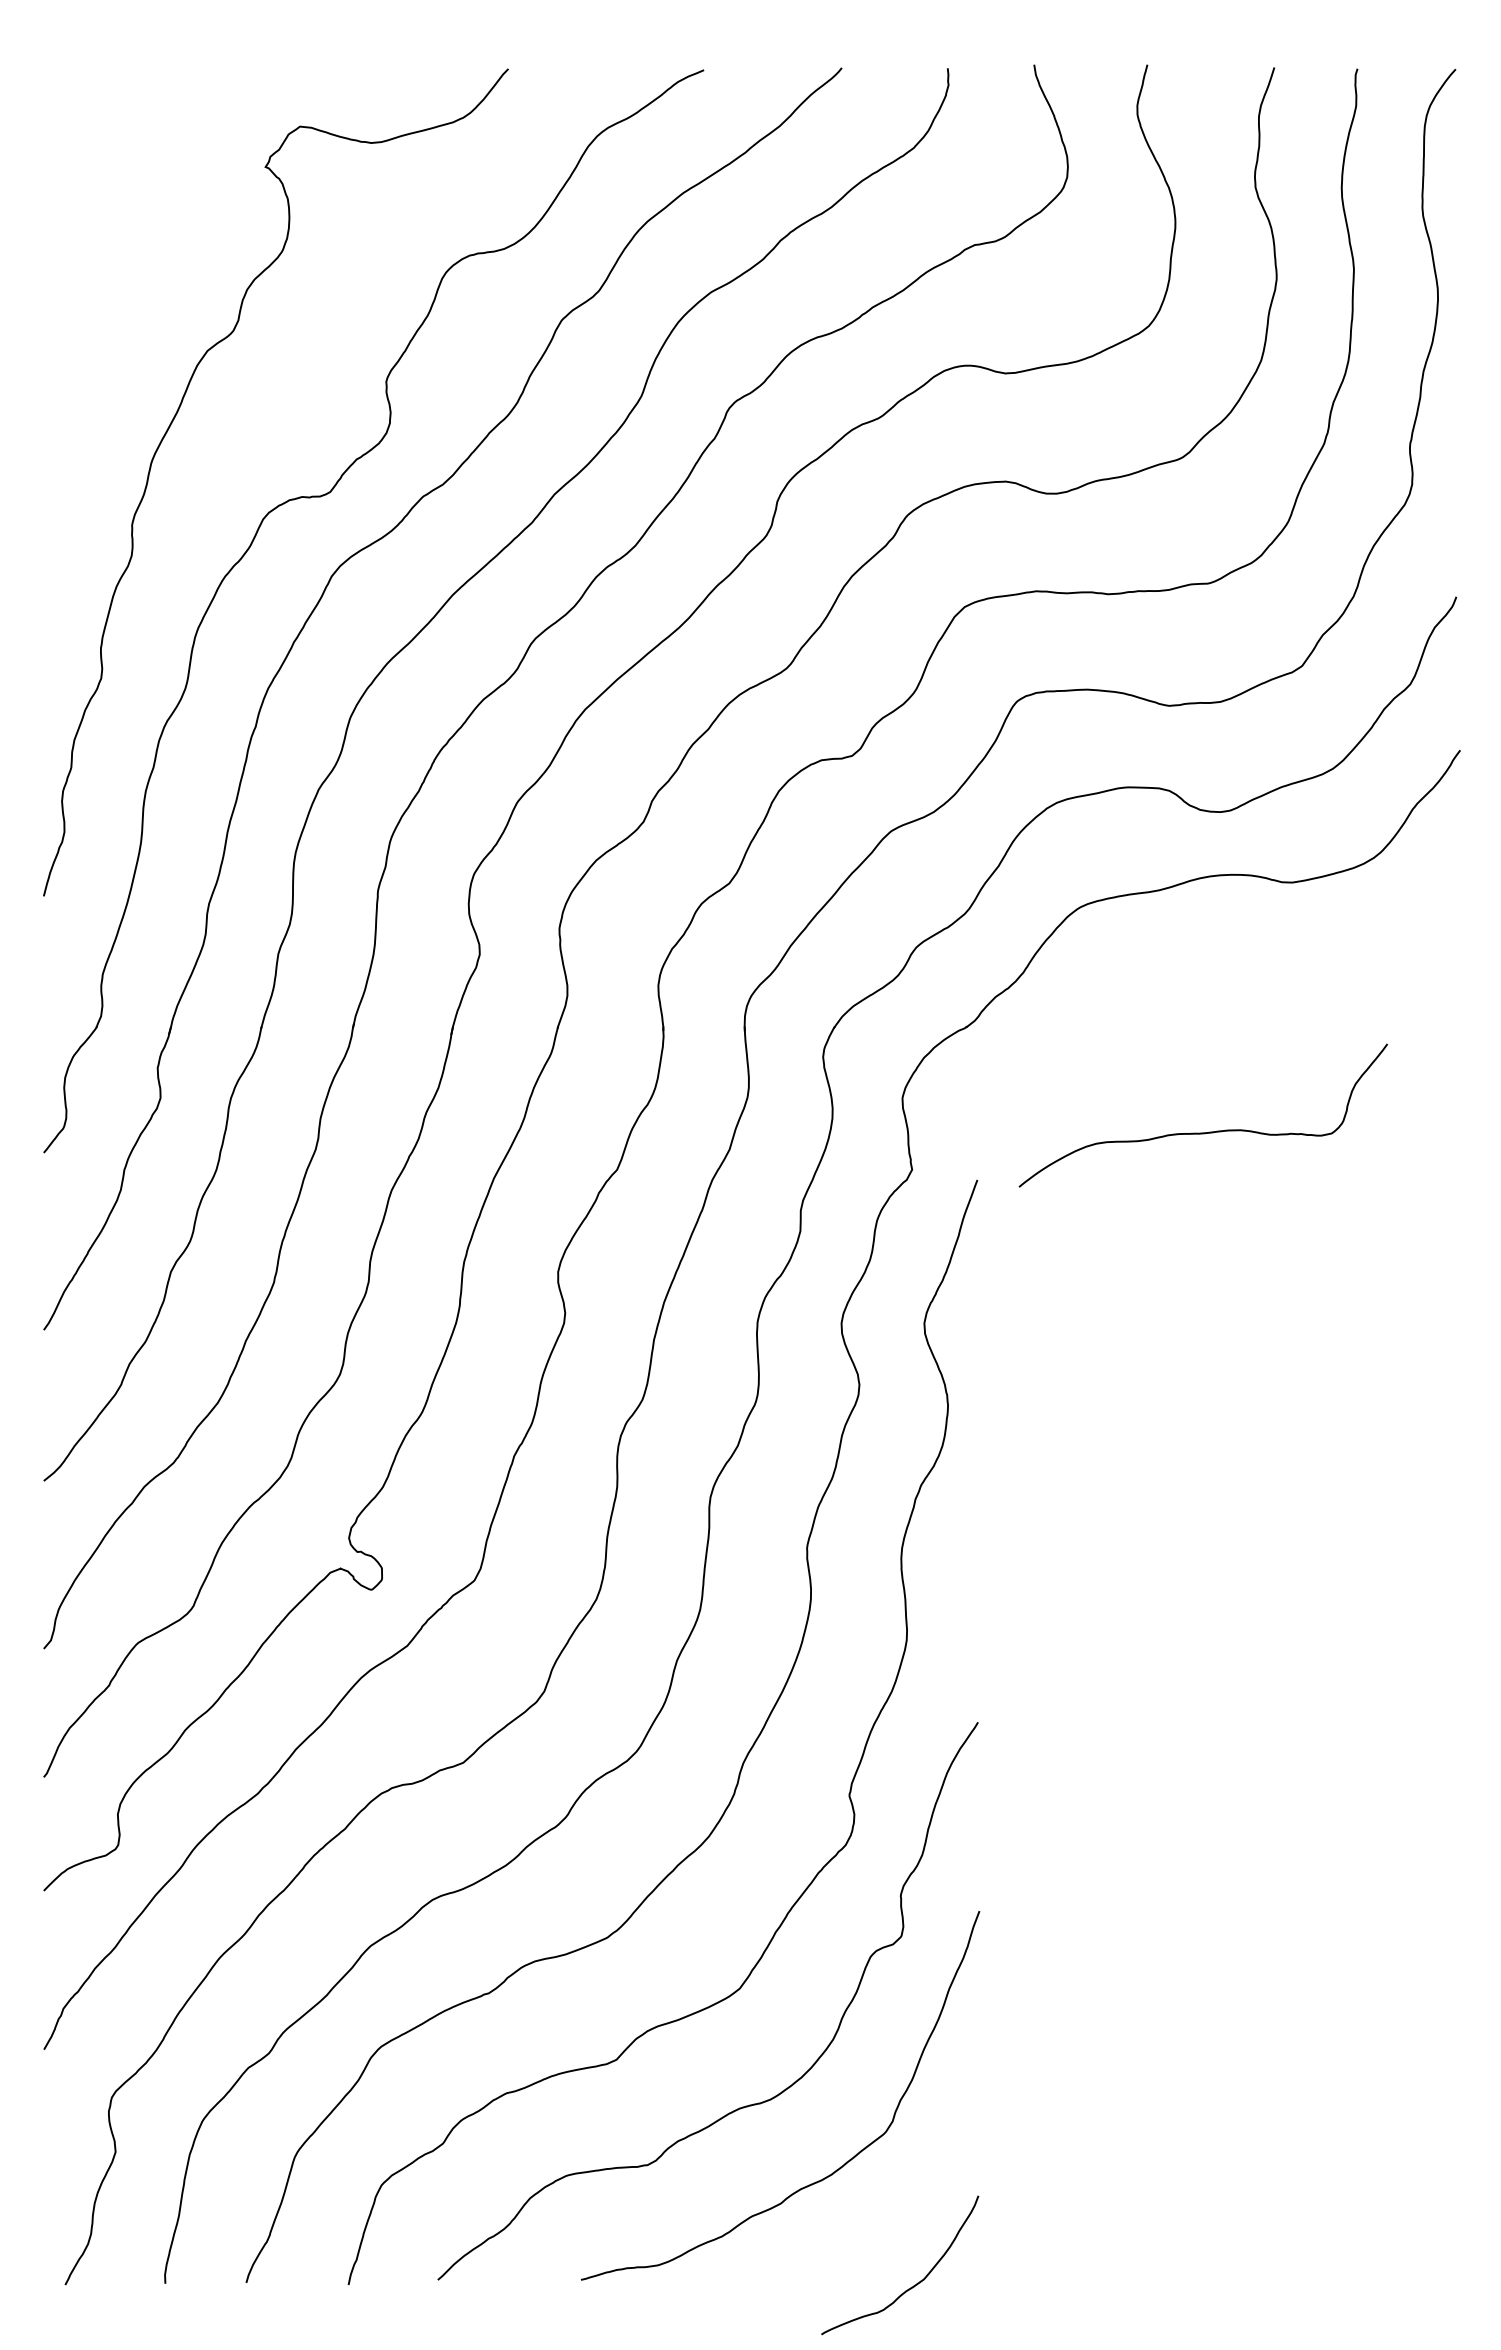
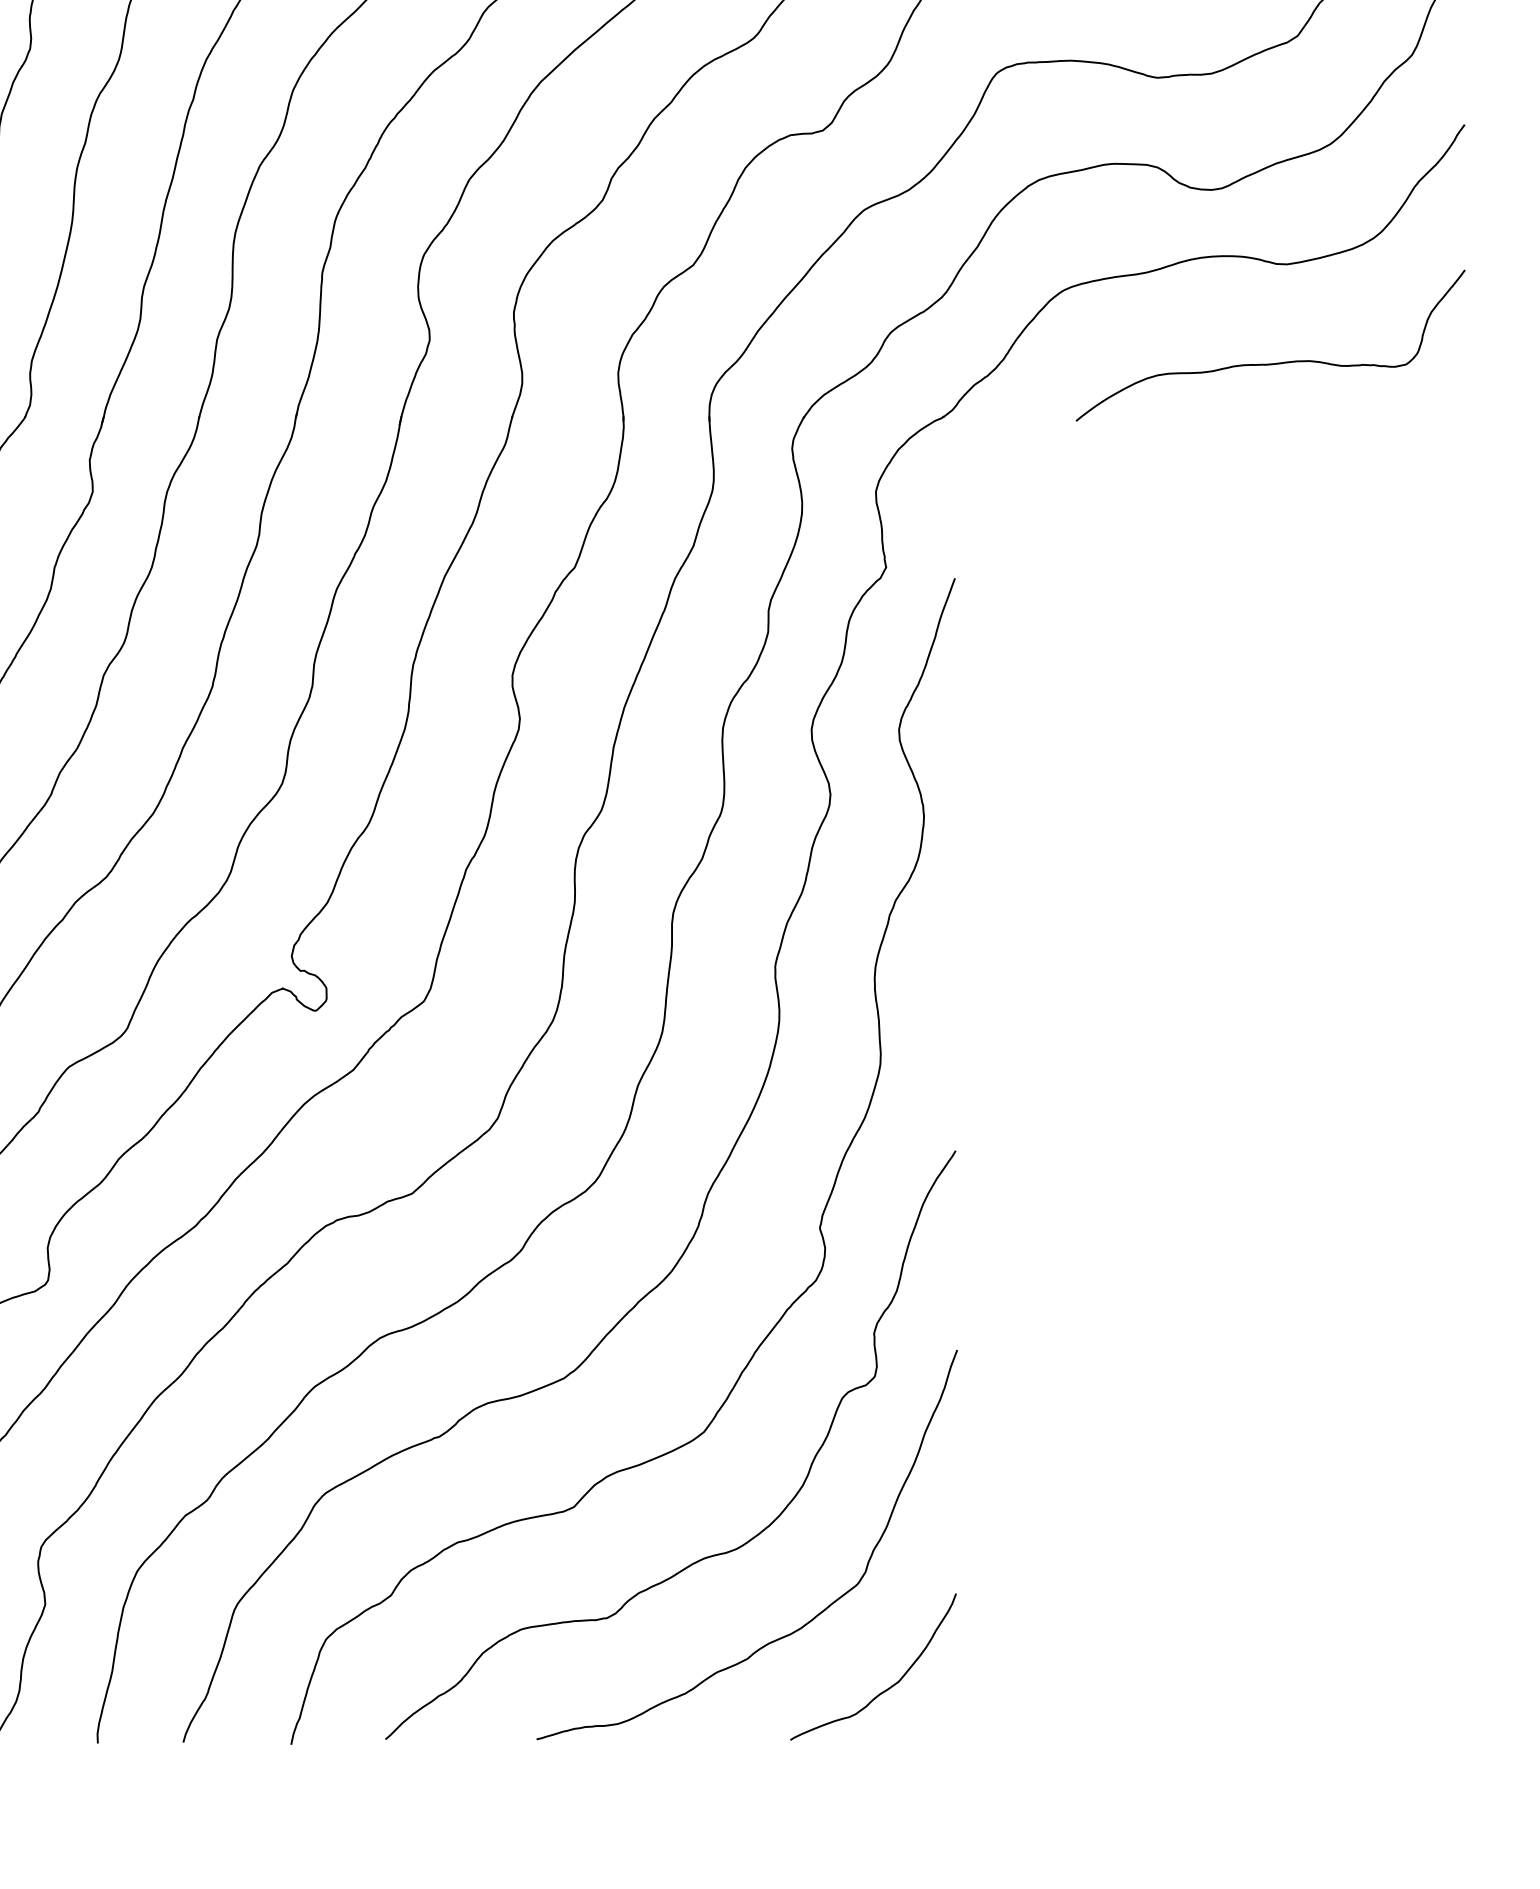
curve: (1202, 1132) -> (1269, 363), moved
curve: (913, 2285) -> (887, 1688), moved

